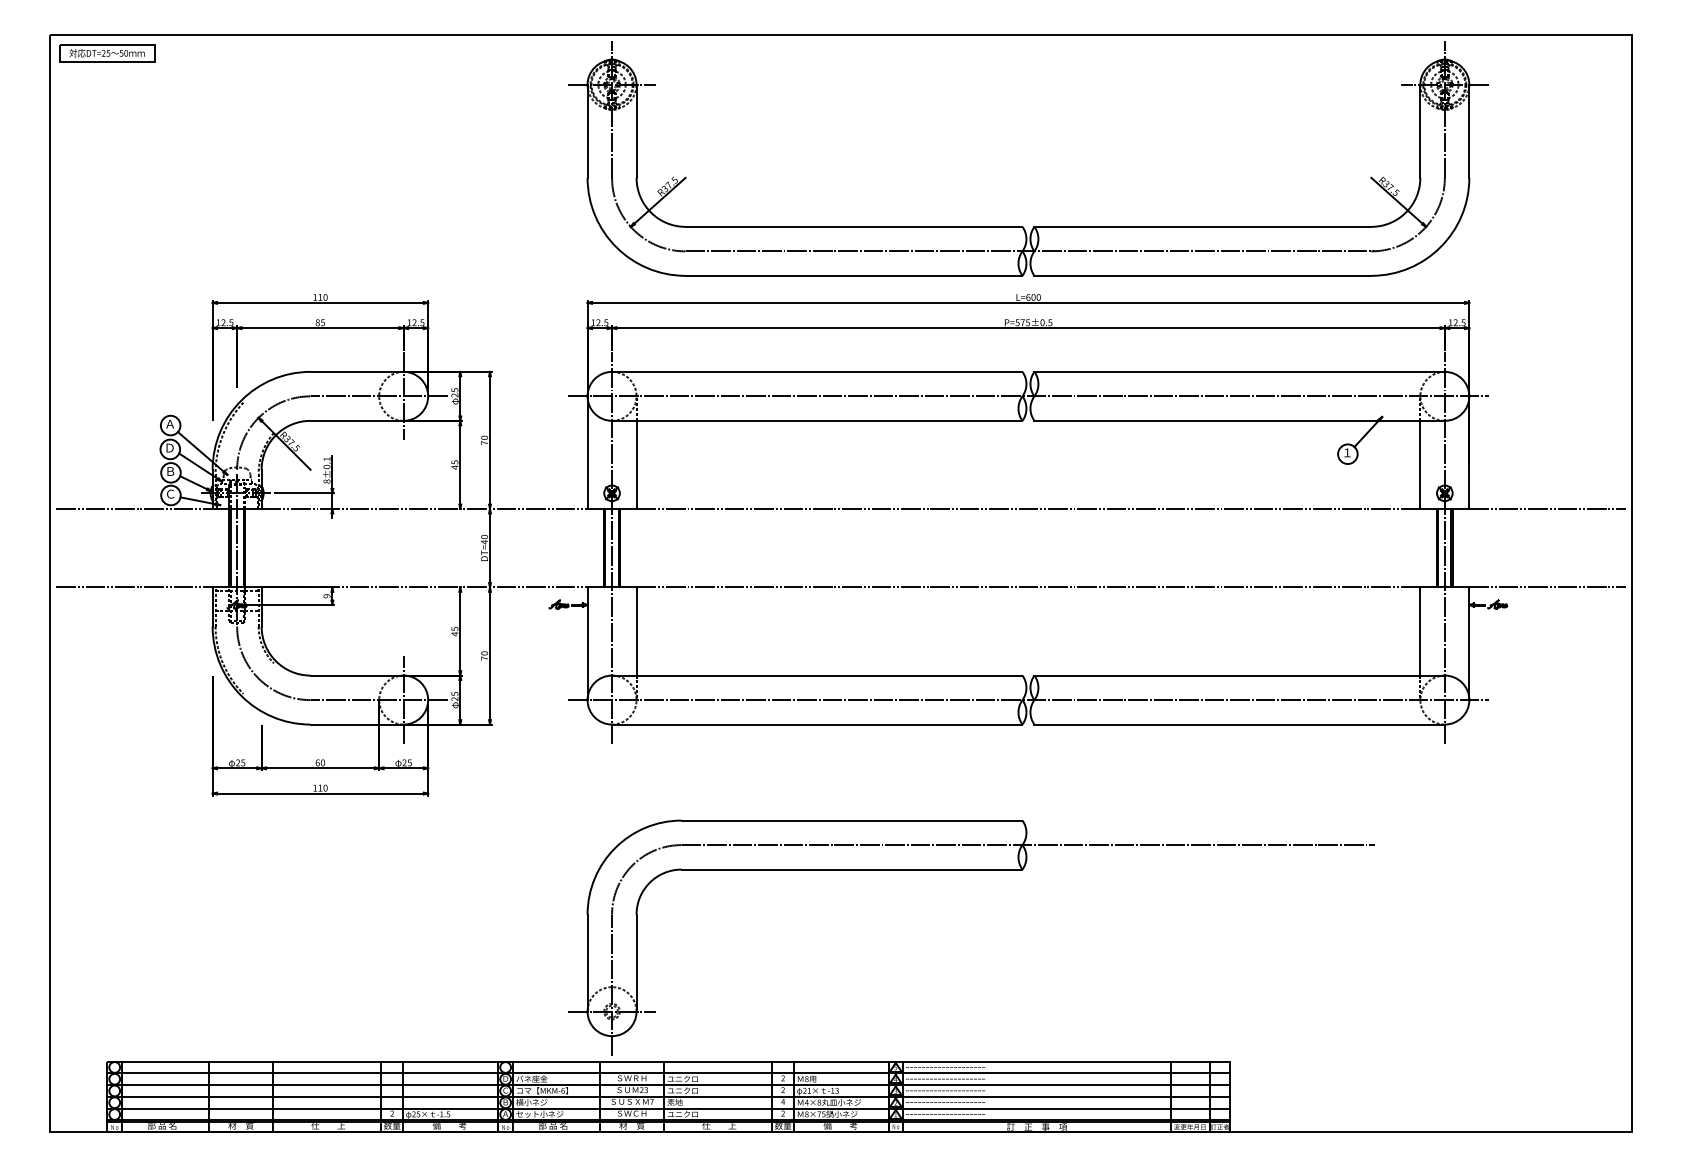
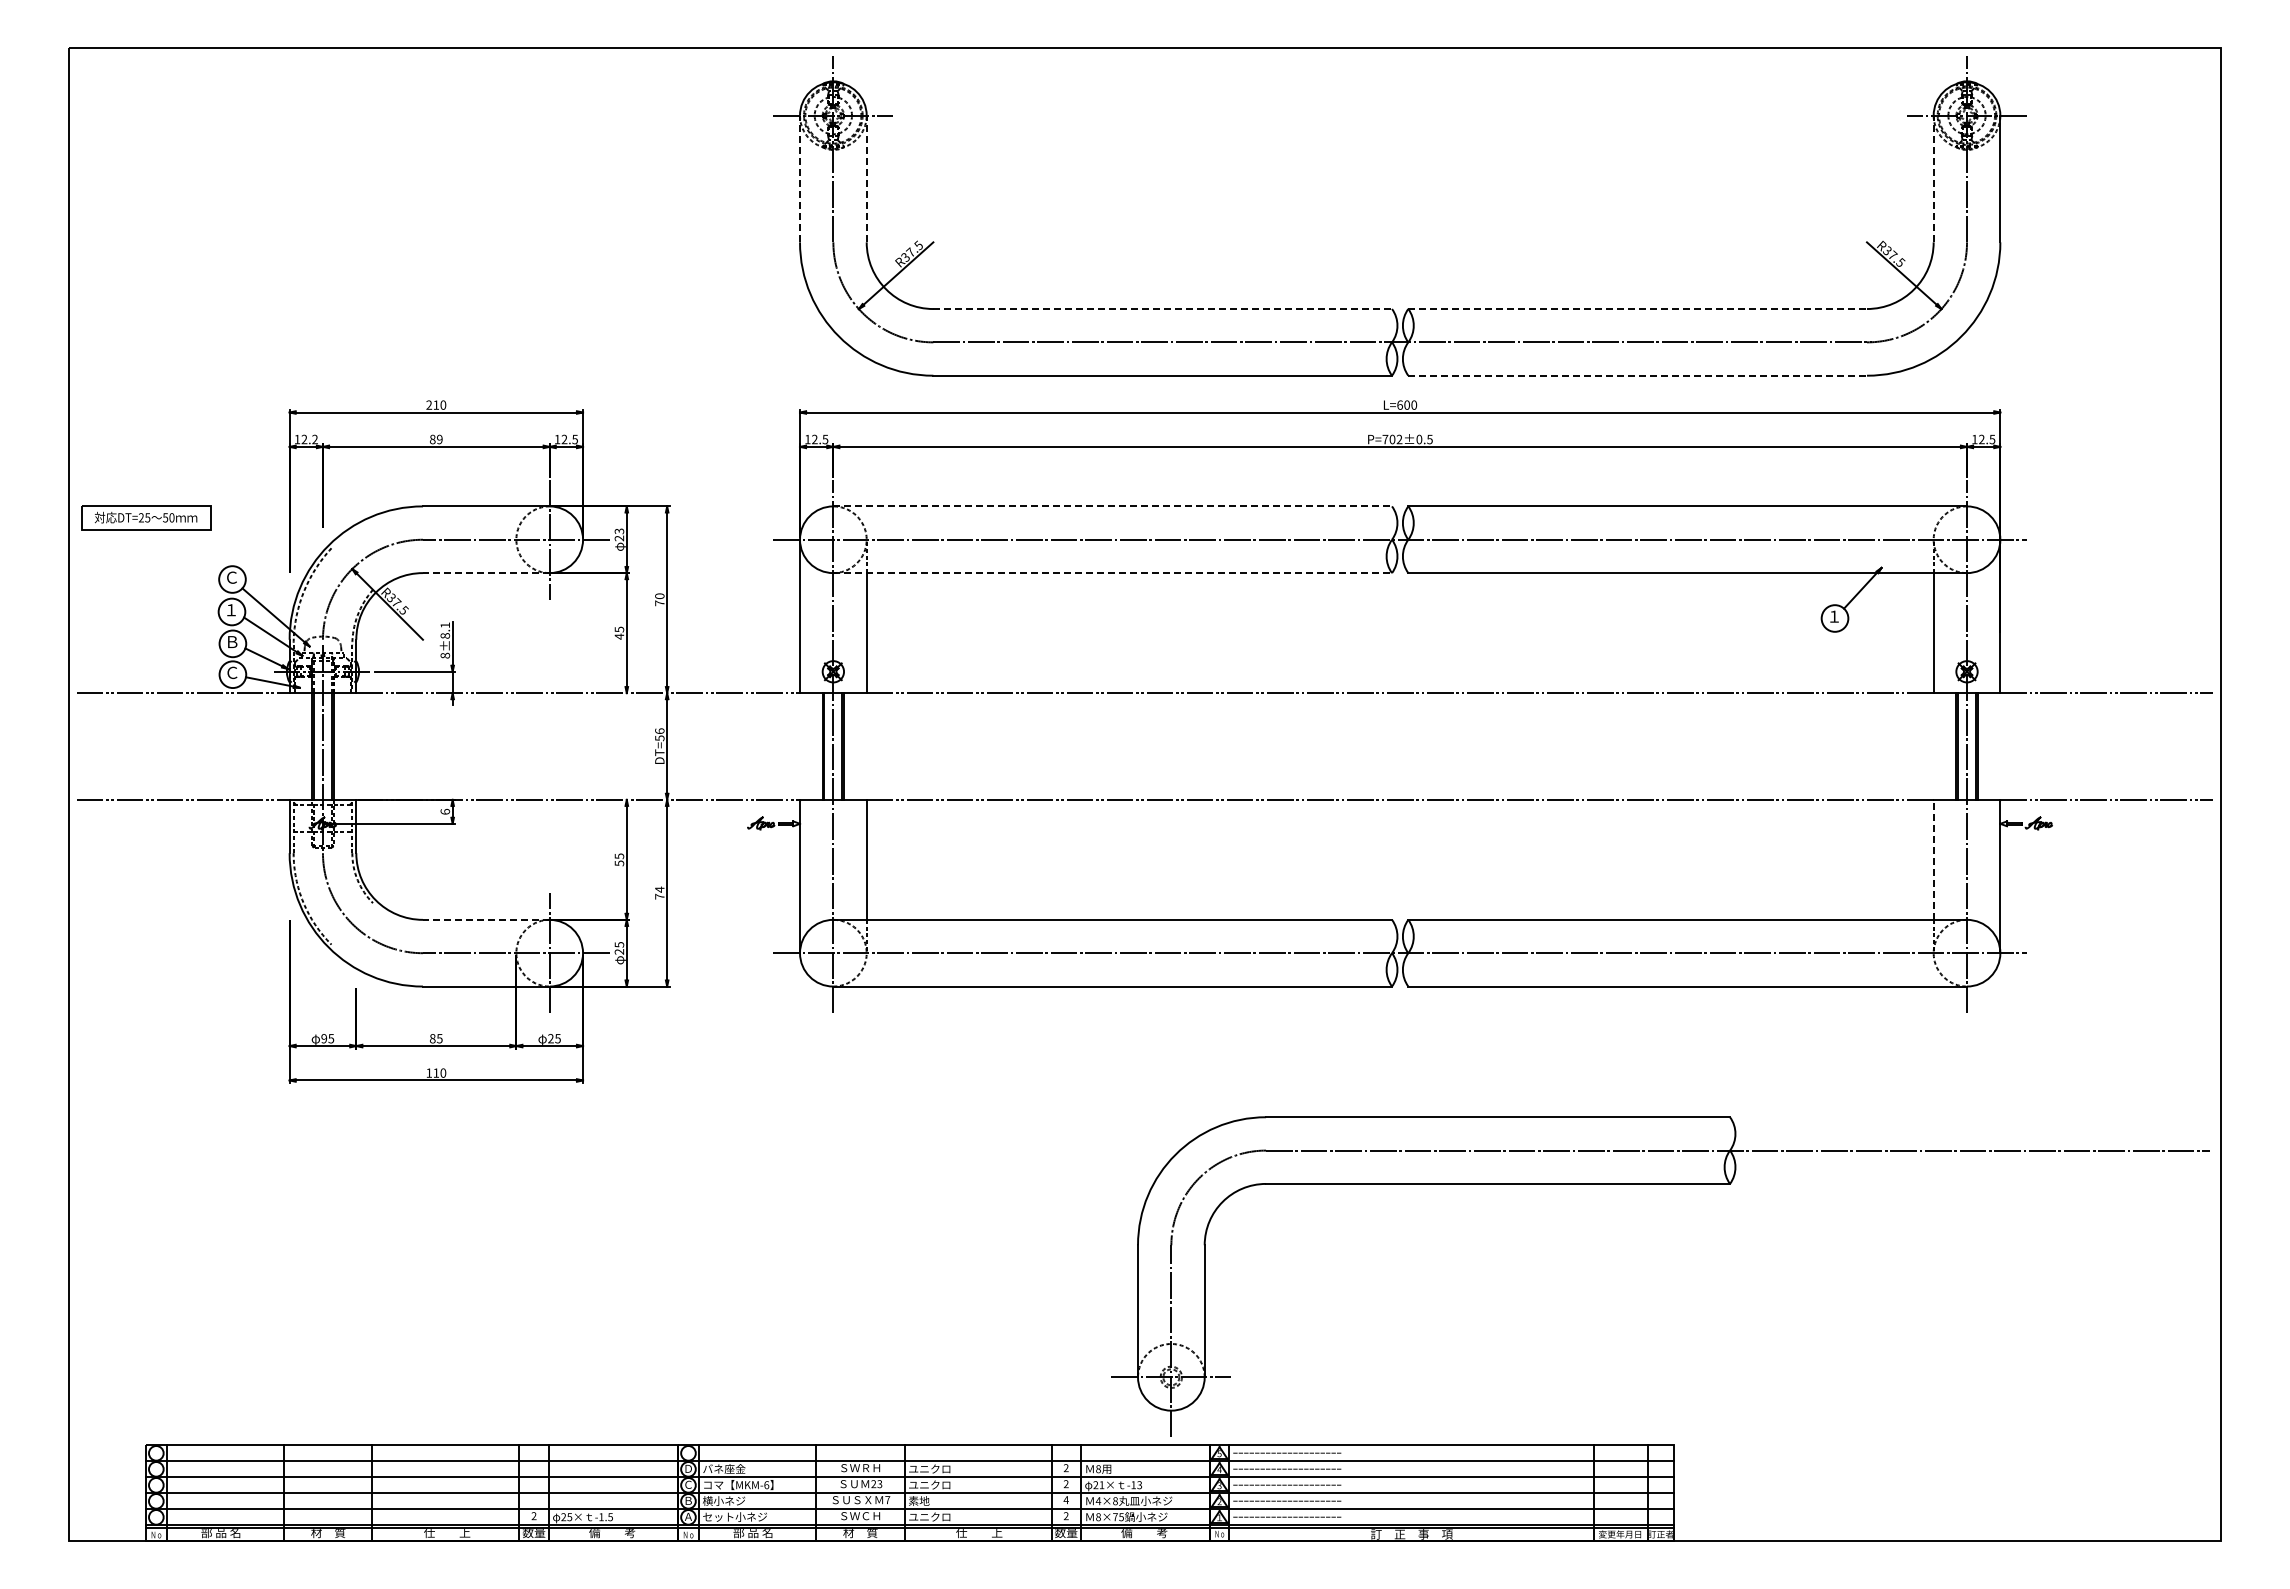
part: (107, 53) -> (146, 517), moved
line: (587, 130) -> (800, 178), solid -> dashed
line: (636, 130) -> (866, 178), solid -> dashed
line: (1420, 130) -> (1933, 178), solid -> dashed
line: (854, 227) -> (1163, 309), solid -> dashed
line: (1203, 227) -> (1638, 309), solid -> dashed
line: (1203, 275) -> (1638, 375), solid -> dashed
text: (315, 297) -> (429, 404), 110 -> 210
text: (230, 322) -> (314, 439), 12.5 -> 12.2
text: (322, 322) -> (439, 439), 85 -> 89
text: (1022, 322) -> (1392, 439), P=575±0.5 -> P=702±0.5
line: (817, 371) -> (1113, 506), solid -> dashed
text: (454, 389) -> (618, 530), 25 -> 23
line: (356, 421) -> (485, 573), solid -> dashed
line: (817, 421) -> (1113, 573), solid -> dashed
text: (169, 424) -> (231, 577), Ａ -> Ｃ
text: (169, 448) -> (231, 610), Ｄ -> １
text: (327, 466) -> (445, 635), 8±0.1 -> 8±8.1
text: (484, 539) -> (659, 734), DT=40 -> DT=56
text: (327, 595) -> (445, 811), 9 -> 6
line: (1420, 631) -> (1933, 859), solid -> dashed
text: (454, 634) -> (619, 863), 45 -> 55
text: (484, 653) -> (659, 889), 70 -> 74
line: (356, 675) -> (485, 919), solid -> dashed
text: (238, 762) -> (324, 1038), 25 -> 95
text: (320, 762) -> (436, 1038), 60 -> 85
part: (971, 869) -> (1660, 1184), moved

